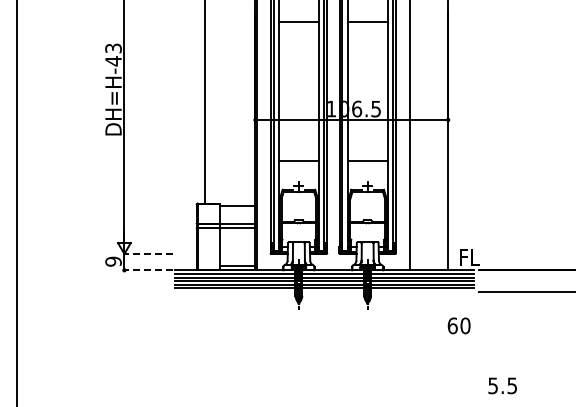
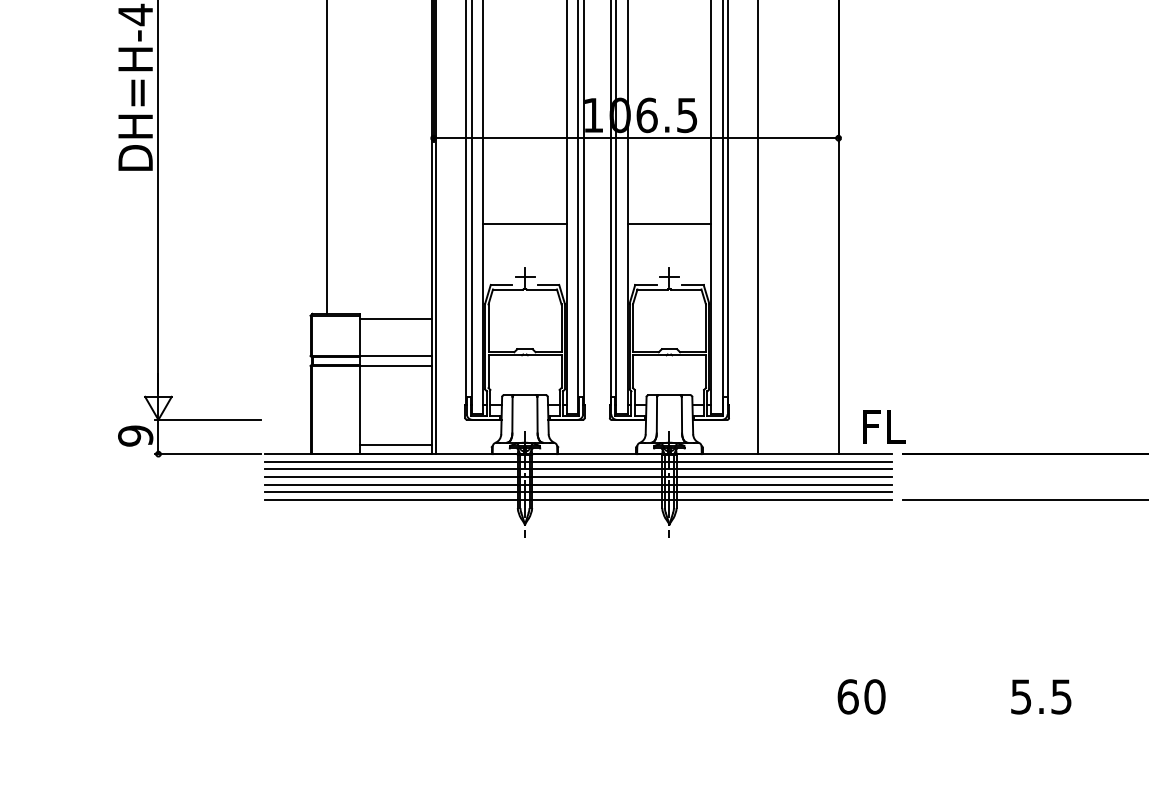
line: (147, 254) -> (206, 420), dashed -> solid
line: (147, 270) -> (206, 454), dashed -> solid
line: (324, 292) -> (578, 500), added
text: (458, 325) -> (860, 696), moved
text: (502, 385) -> (1040, 696), moved

